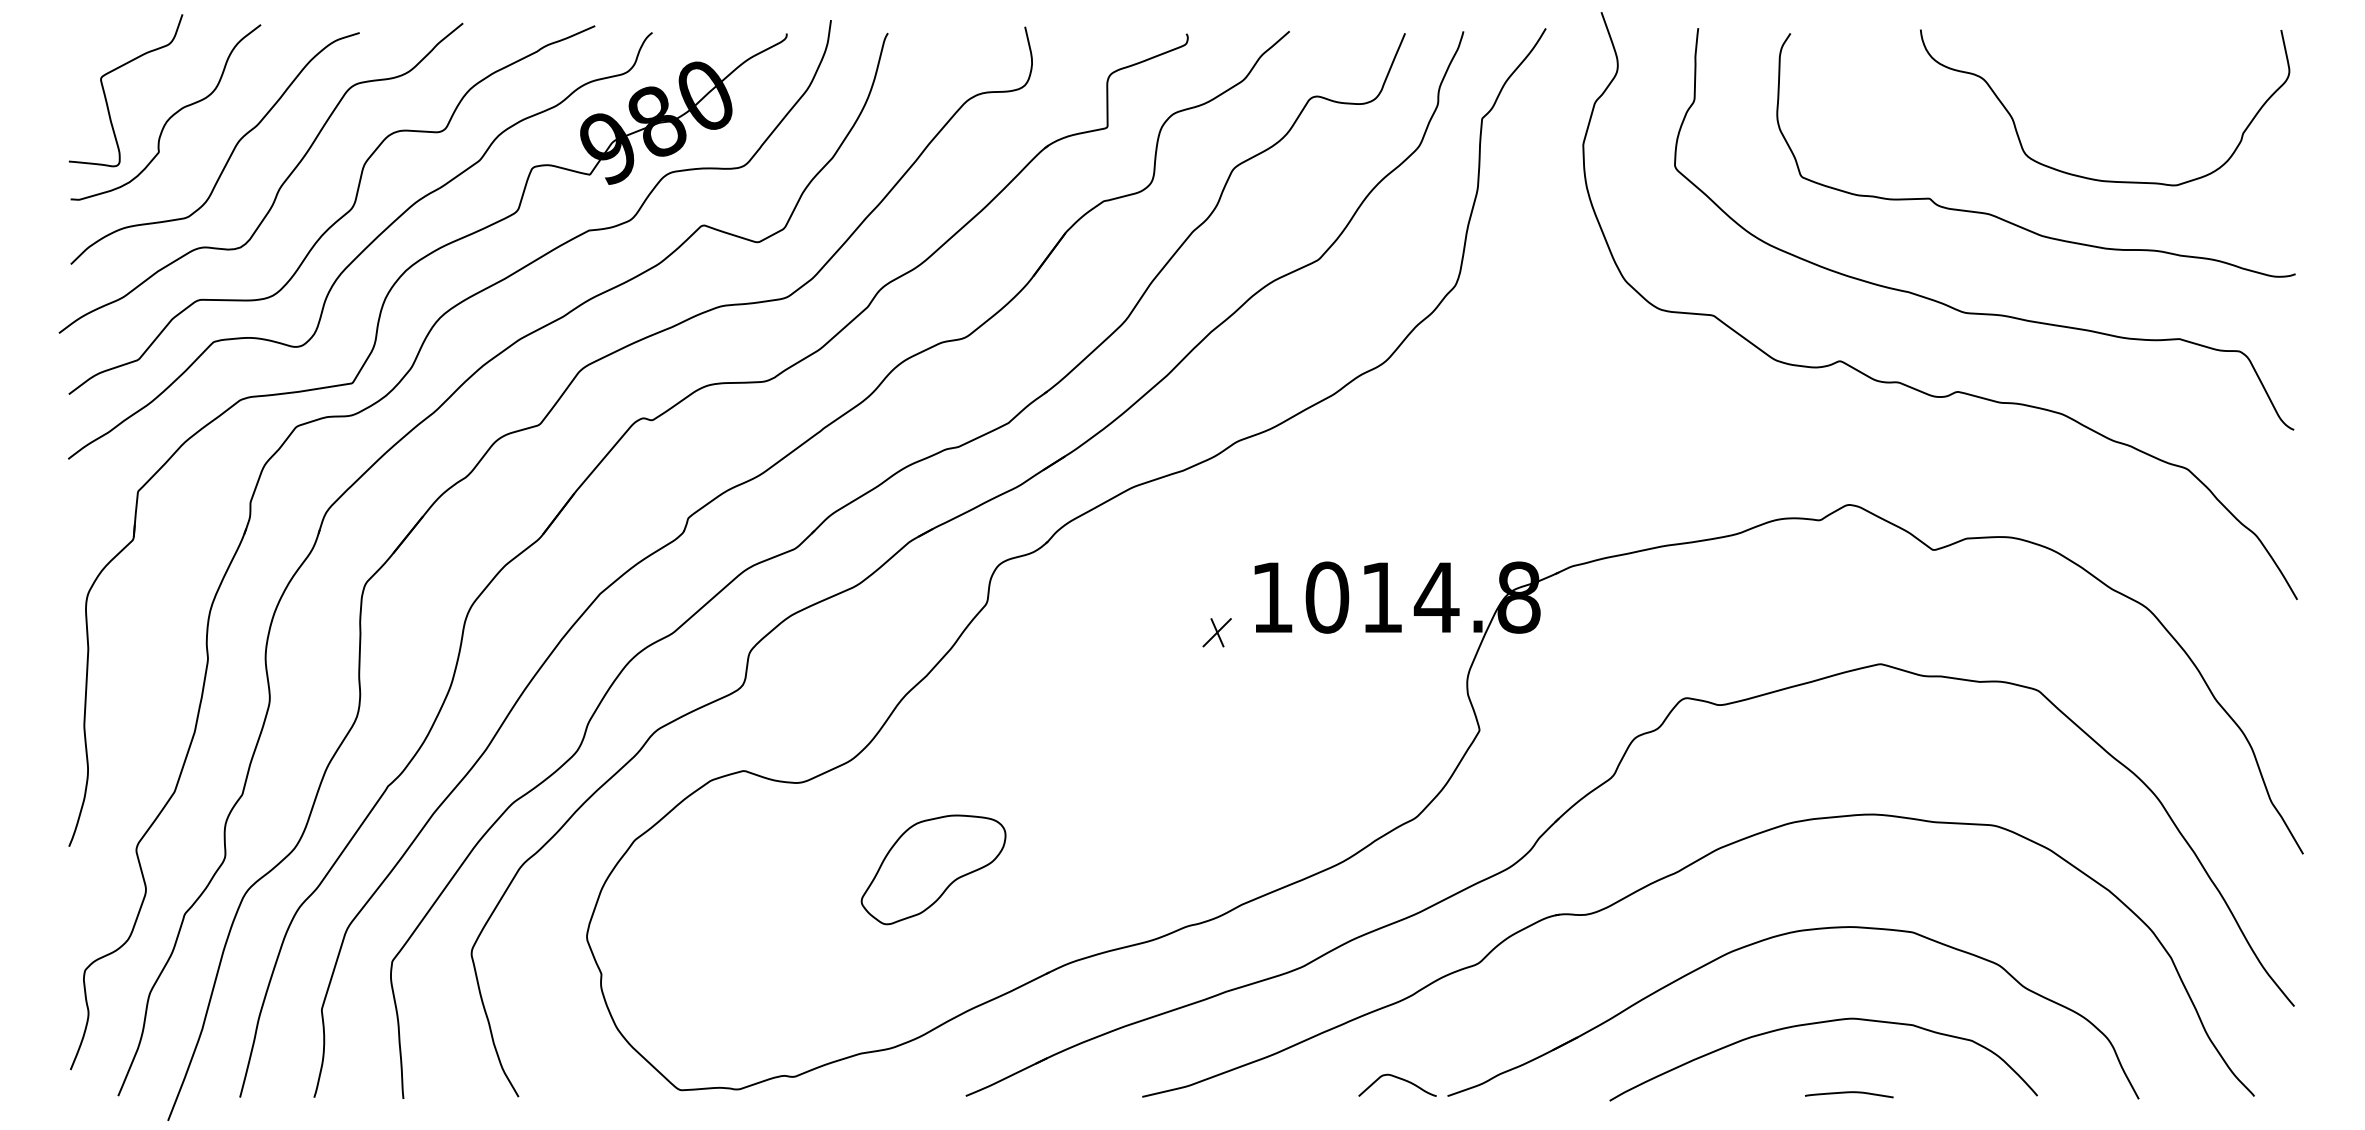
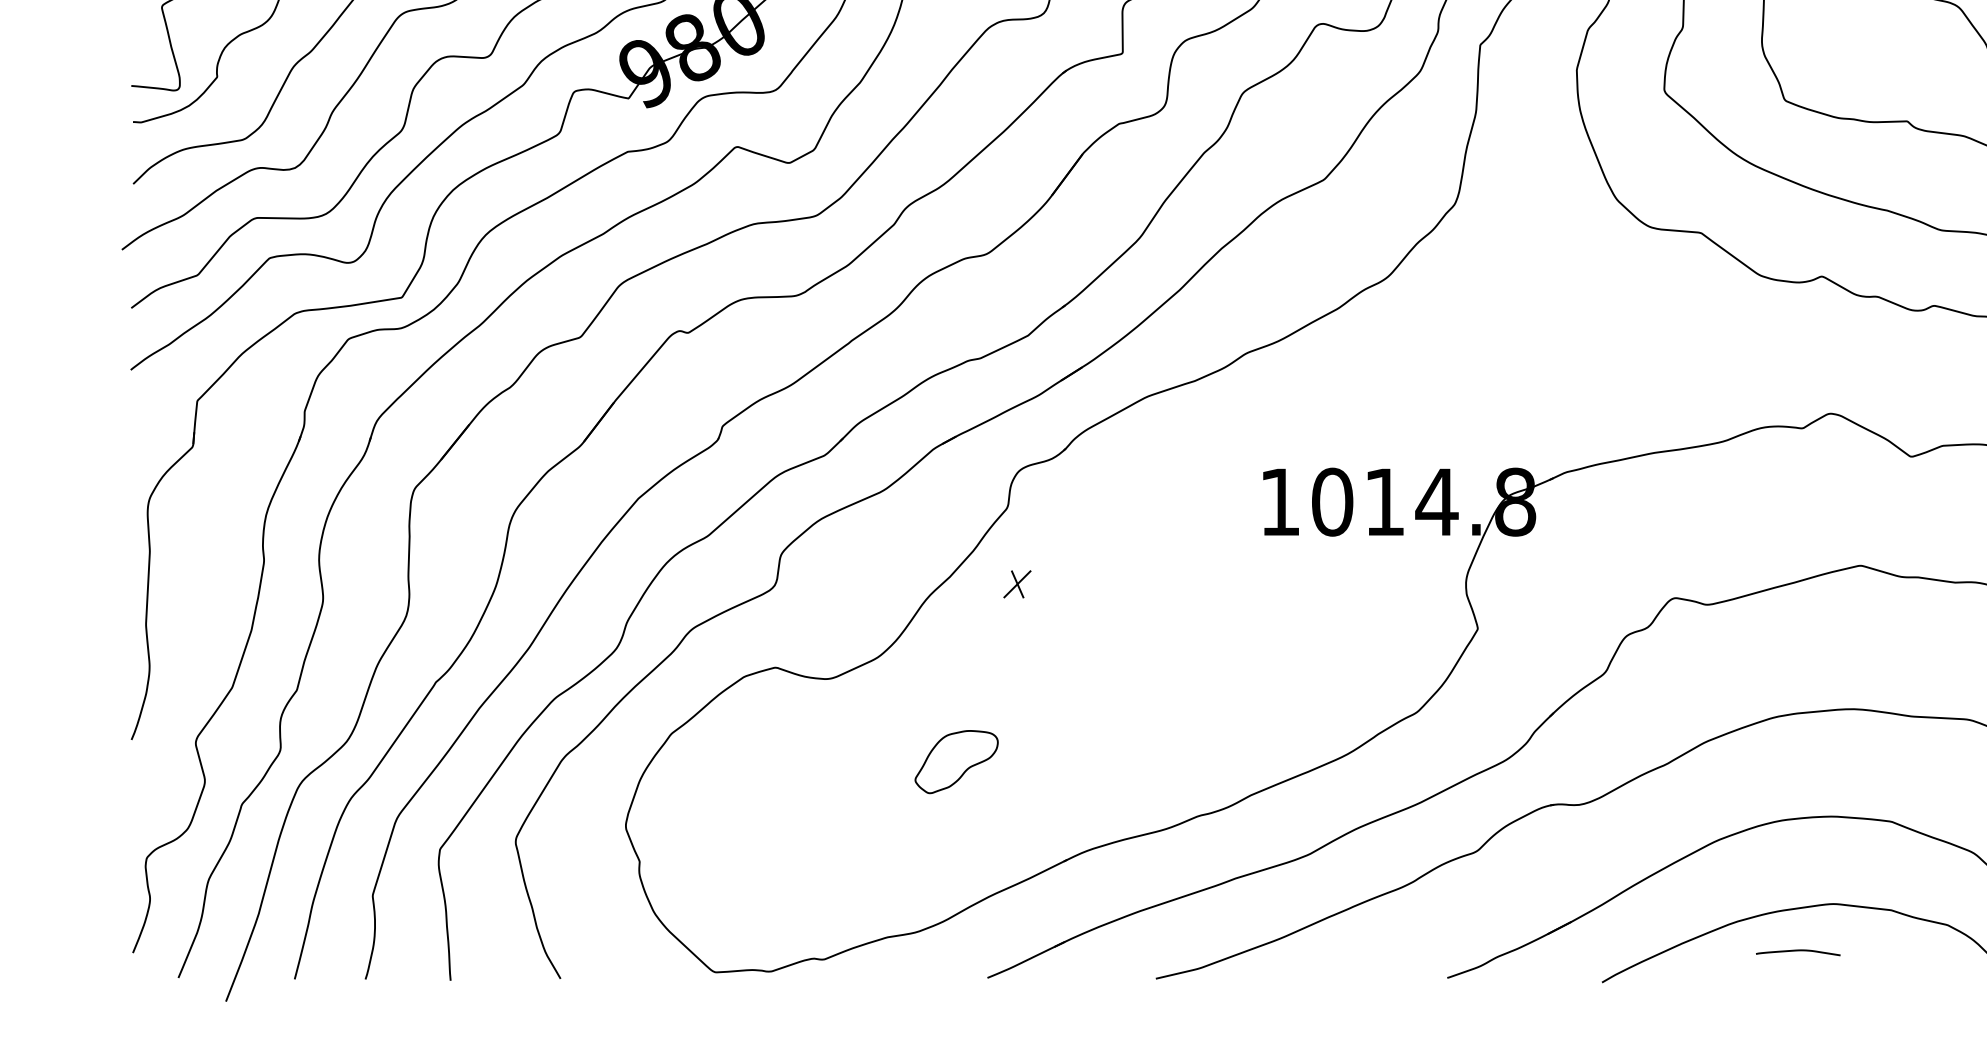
part: (1216, 632) -> (1016, 584), moved
part: (933, 869) -> (956, 761), size x0.6
curve: (1399, 1079) -> (1401, 962), removed
curve: (1849, 1093) -> (1798, 951), moved

